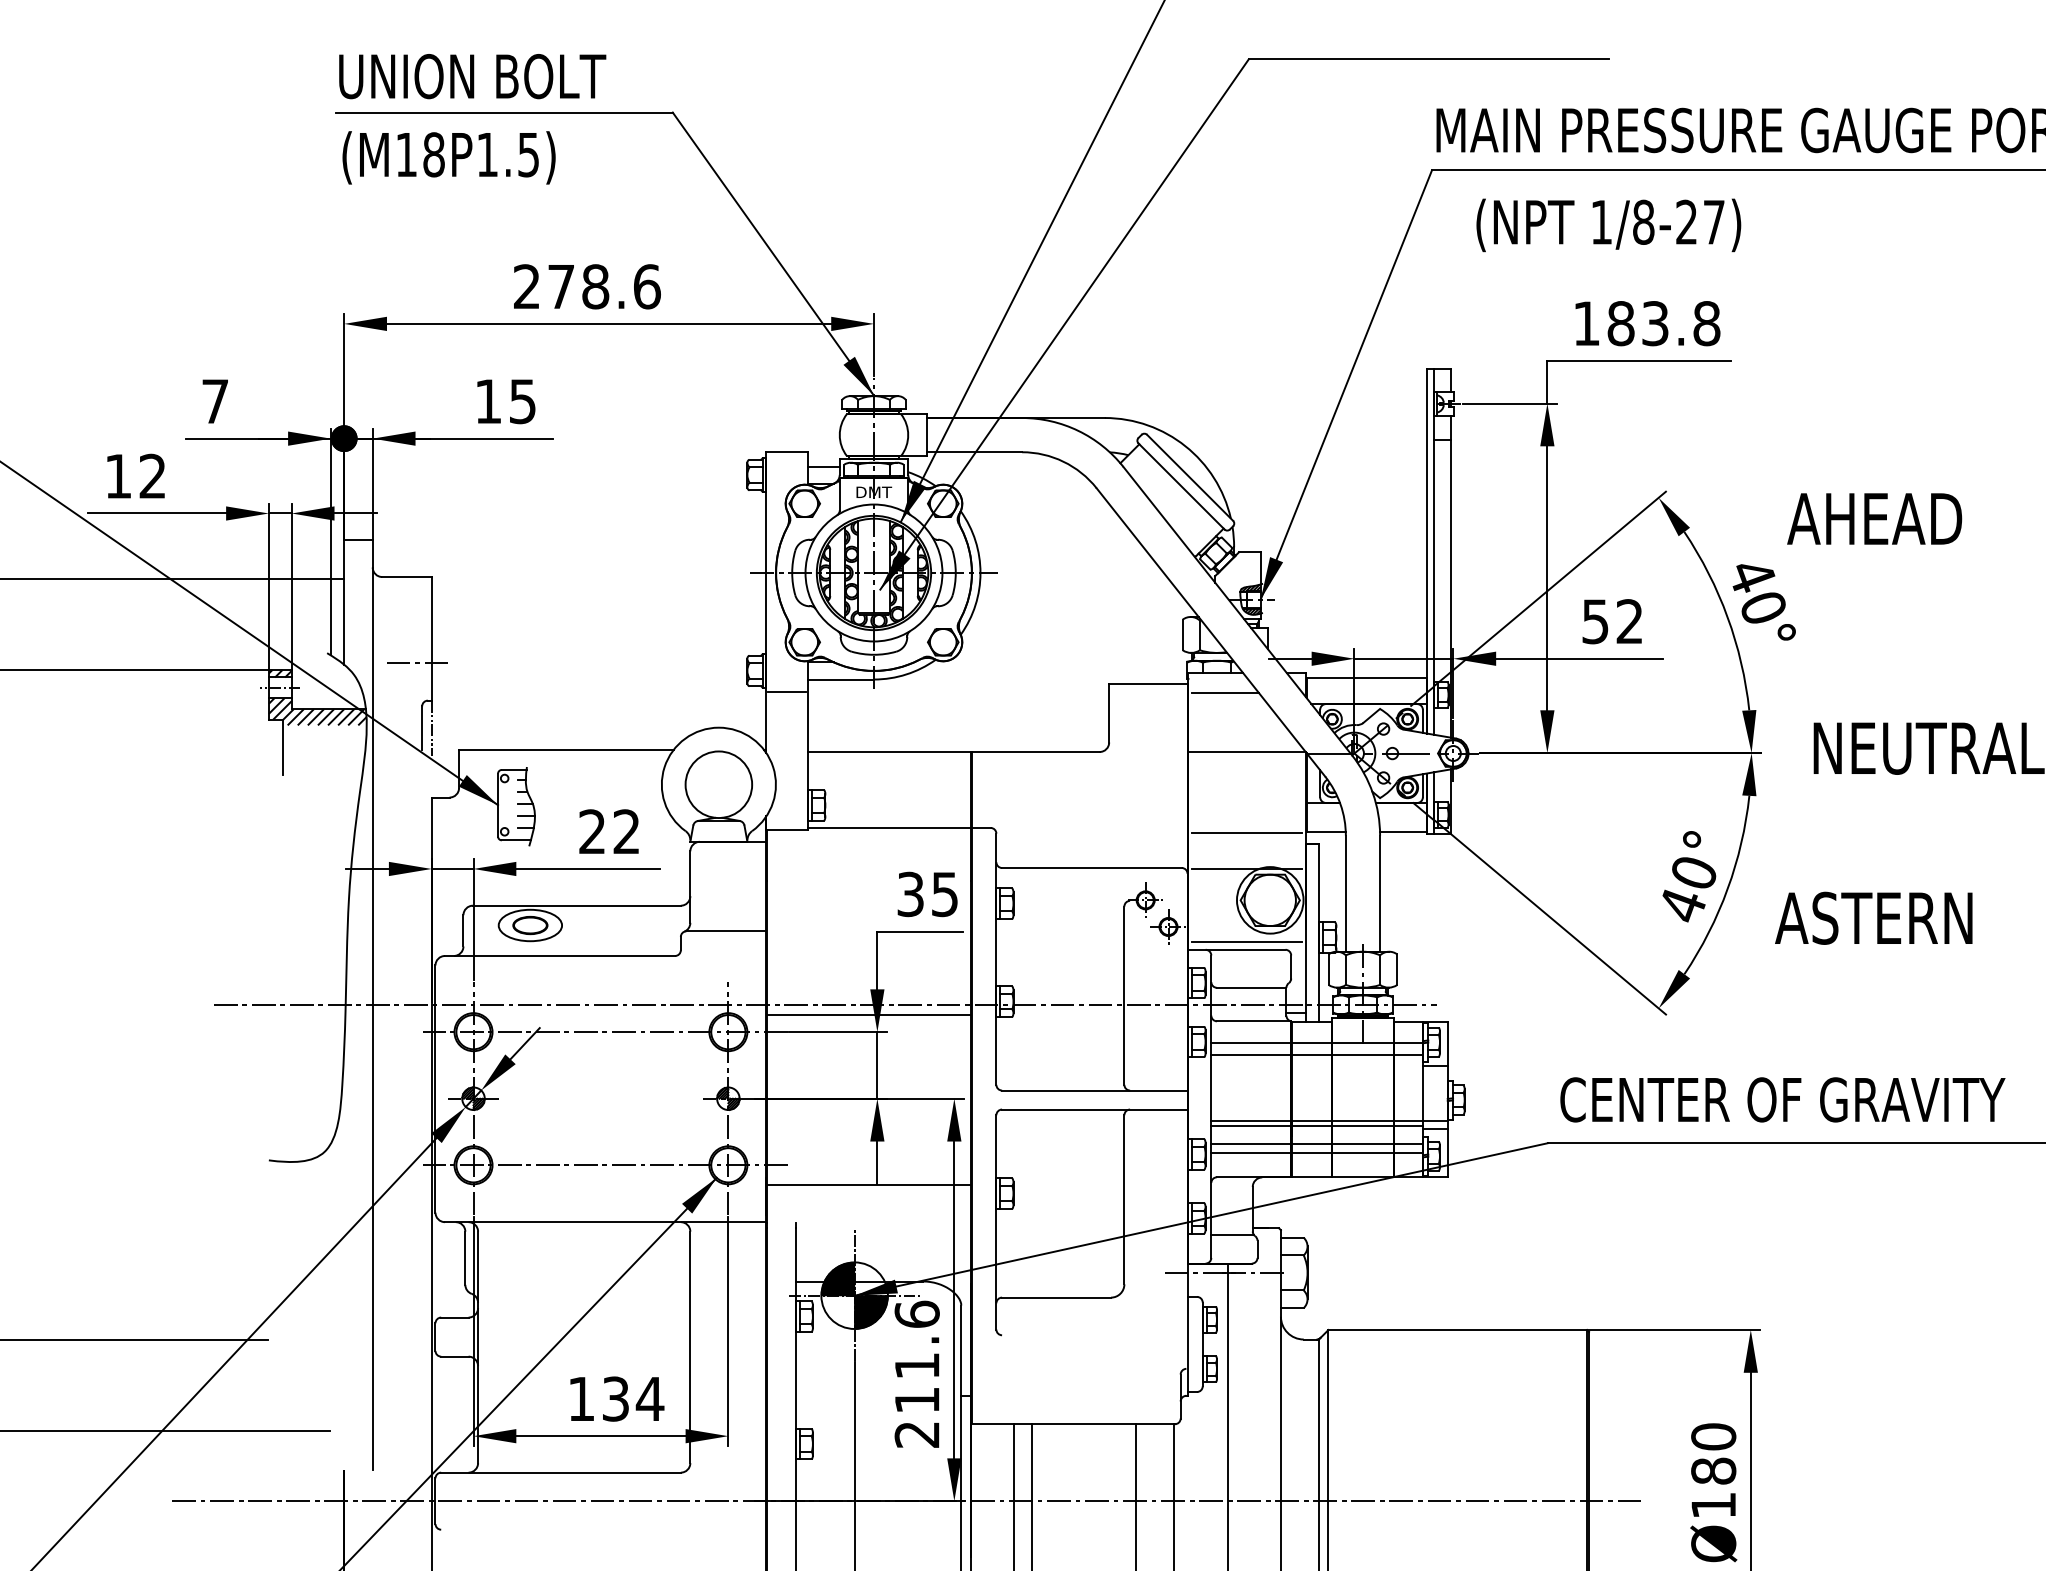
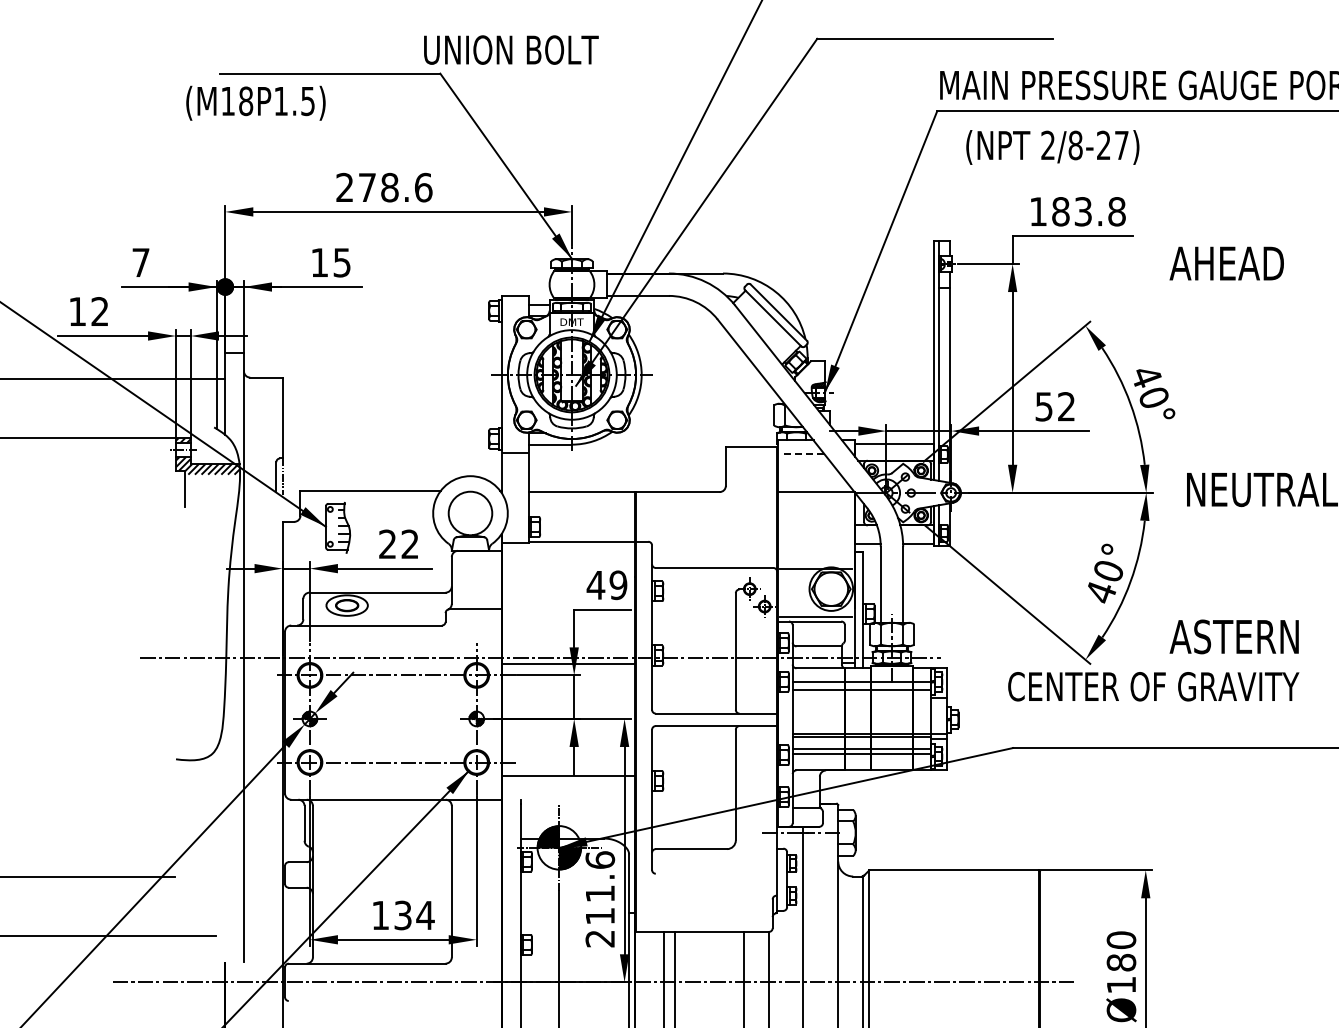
text: (472, 75) -> (511, 49), moved
text: (448, 156) -> (255, 102), moved
text: (1600, 220) -> (1047, 144), 1/8-27) -> 2/8-27)
text: (1874, 518) -> (1226, 263), moved
line: (416, 662) -> (272, 433), removed
line: (1226, 693) -> (802, 453), solid -> dashed
line: (1247, 832) -> (816, 544), removed
text: (926, 894) -> (606, 585), 35 -> 49
text: (1872, 917) -> (1233, 636), moved
text: (1782, 1099) -> (1153, 686), moved

